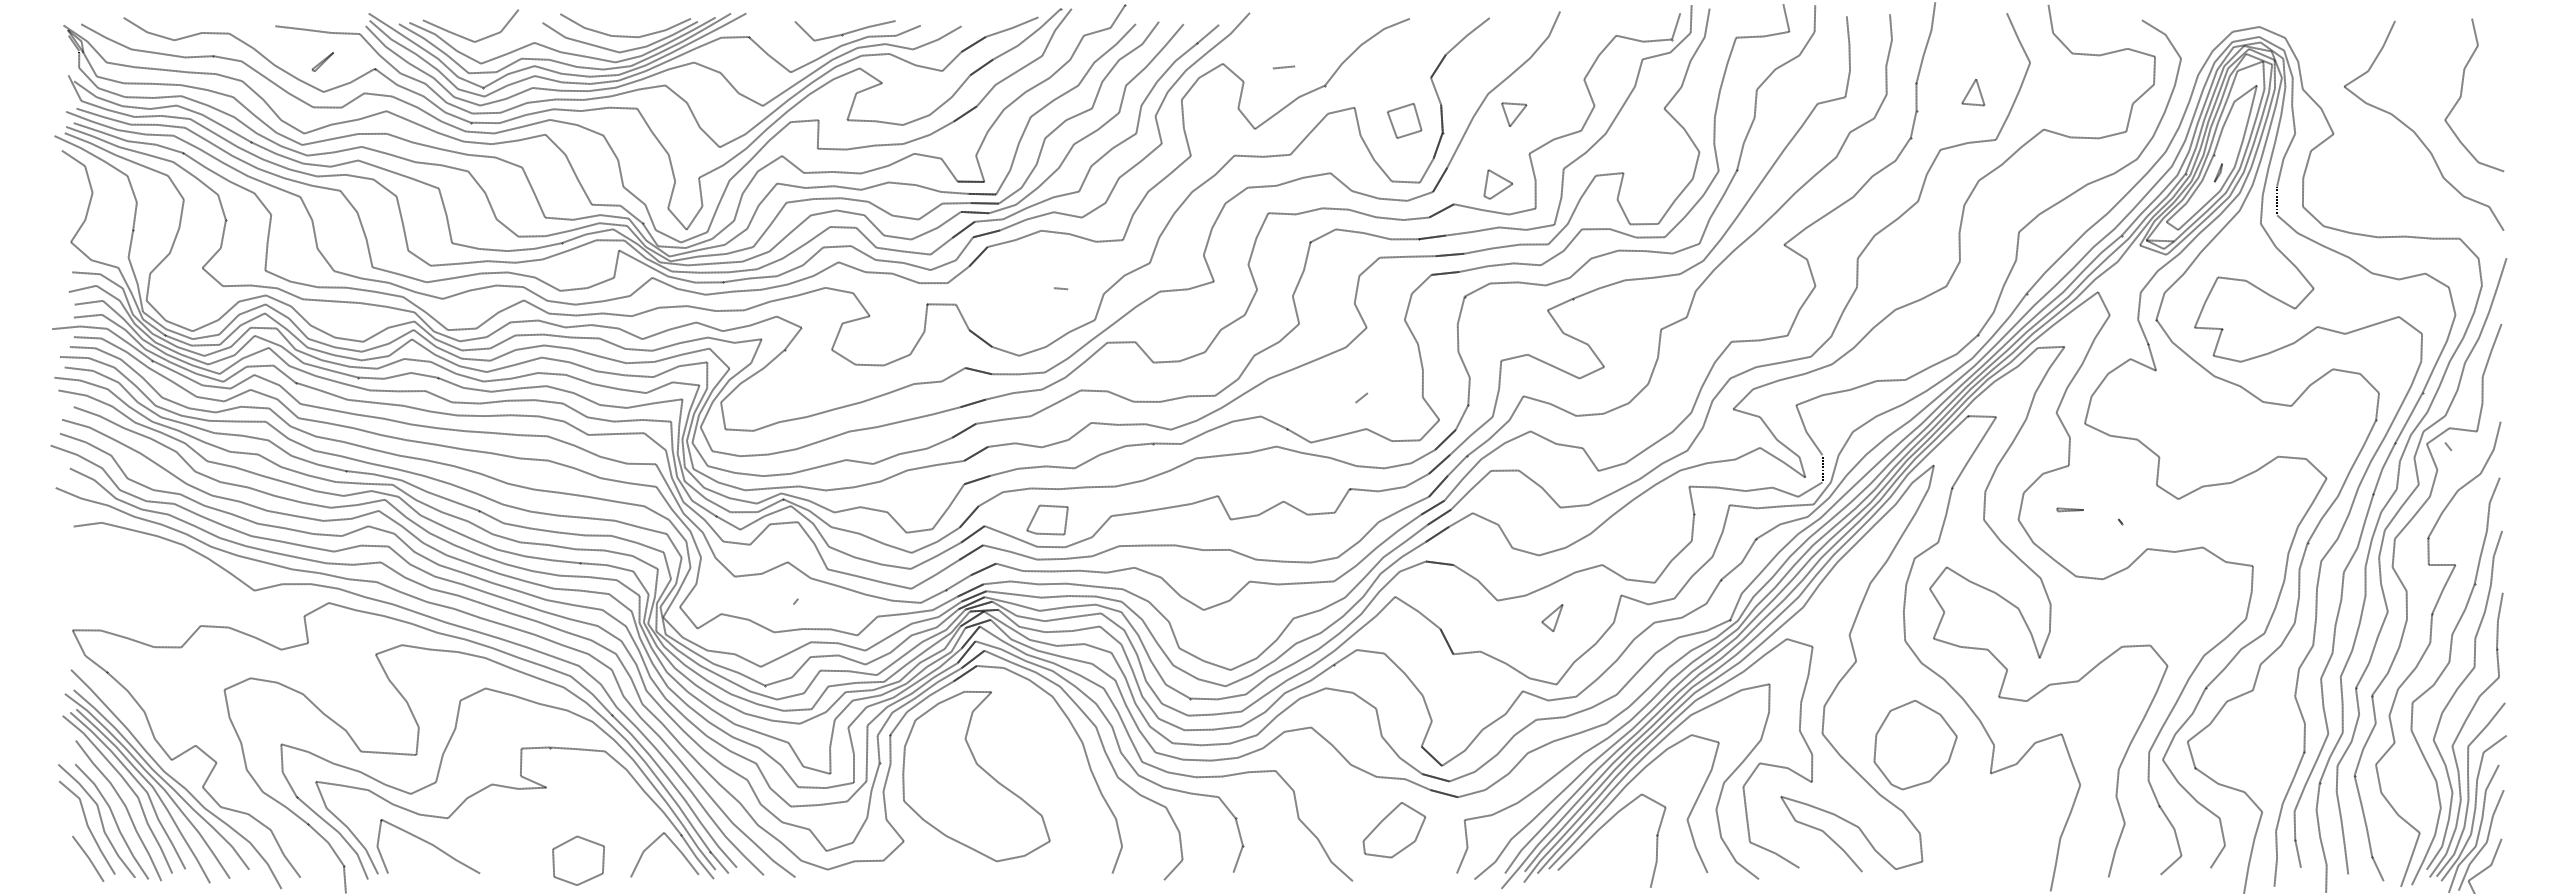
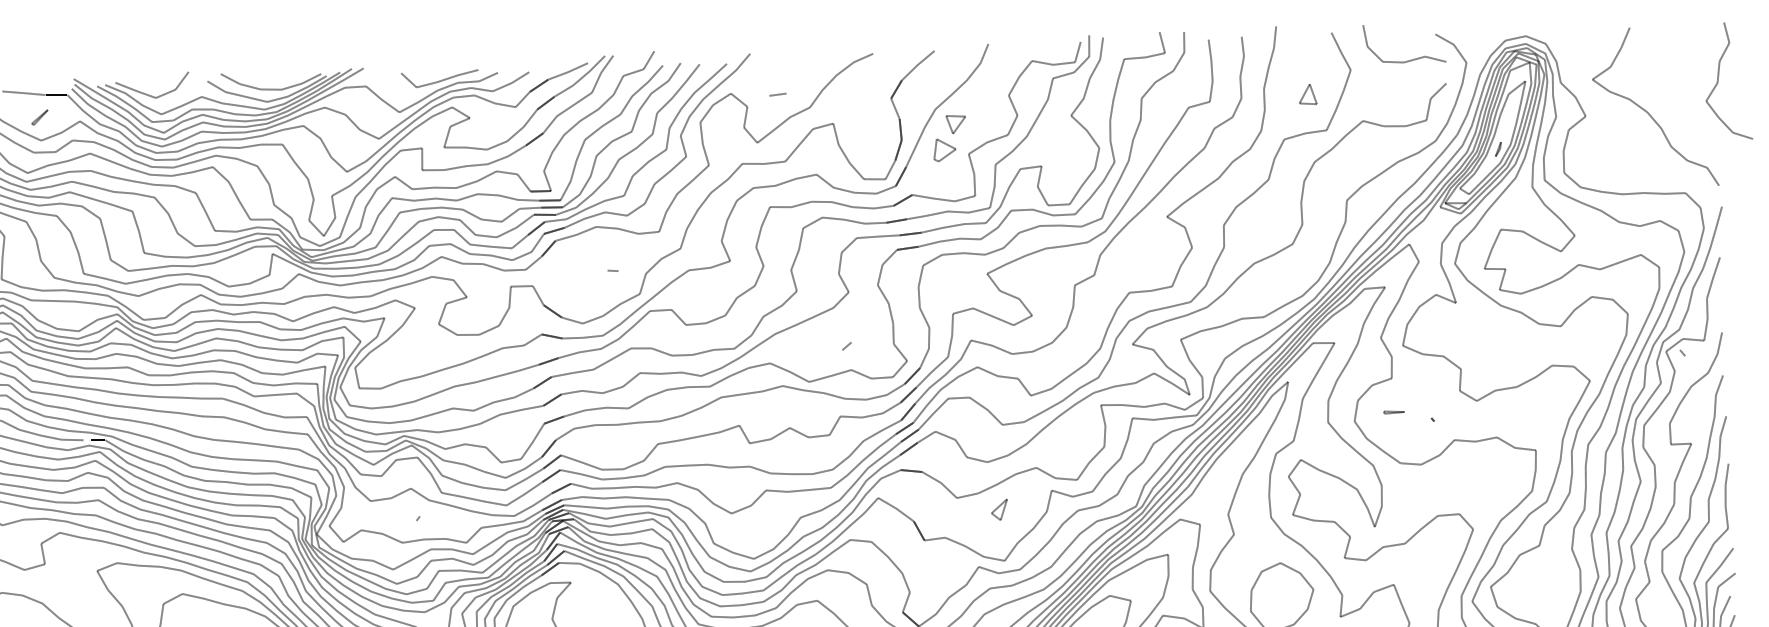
curve: (2462, 92) -> (1718, 79), moved
part: (1404, 120) -> (871, 132), removed
part: (1498, 184) -> (944, 150), moved
part: (1047, 519) -> (609, 448), removed

